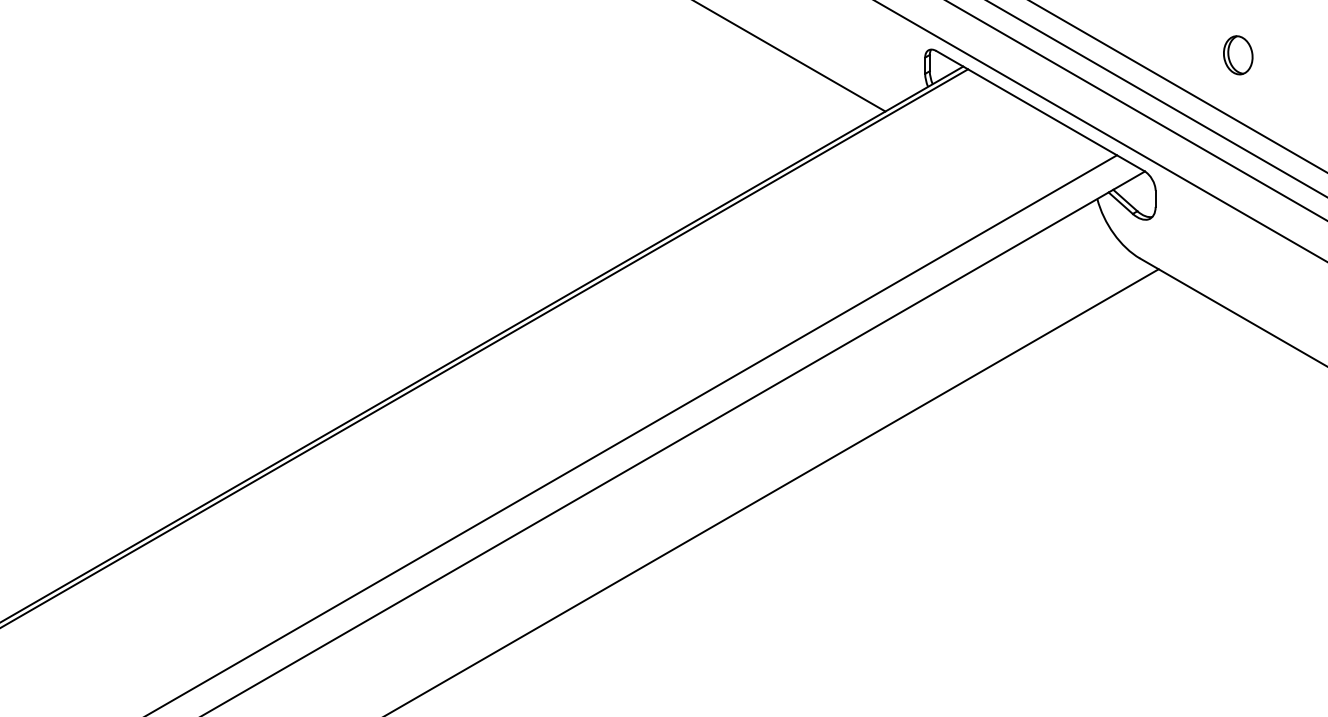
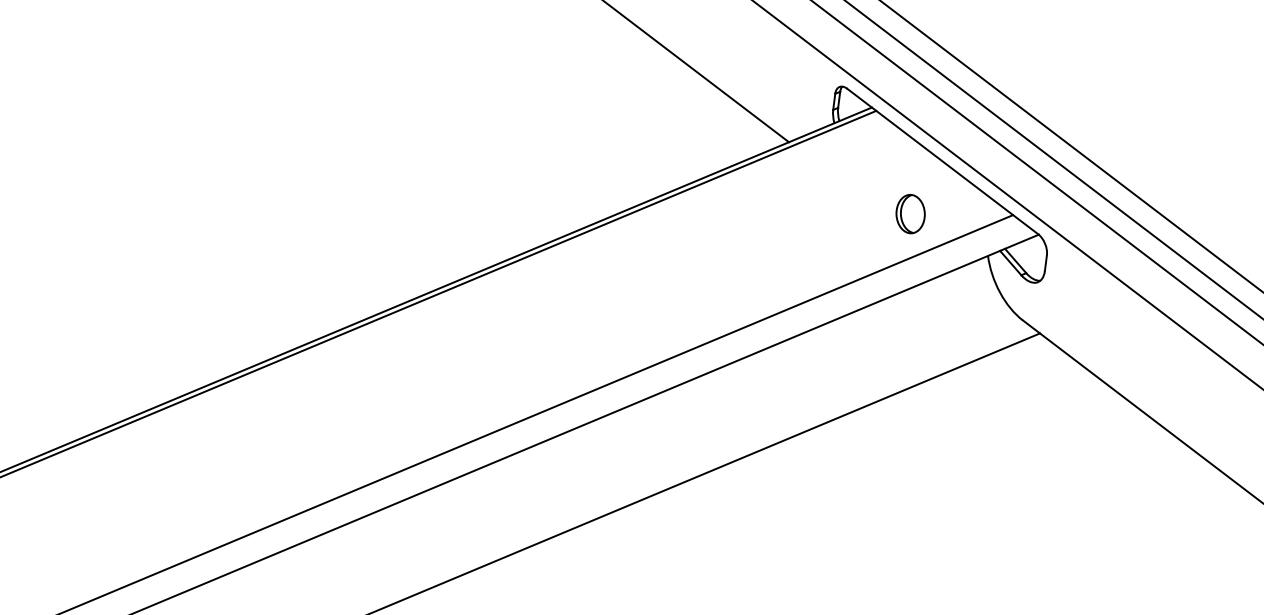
part: (1238, 55) -> (910, 214), moved

